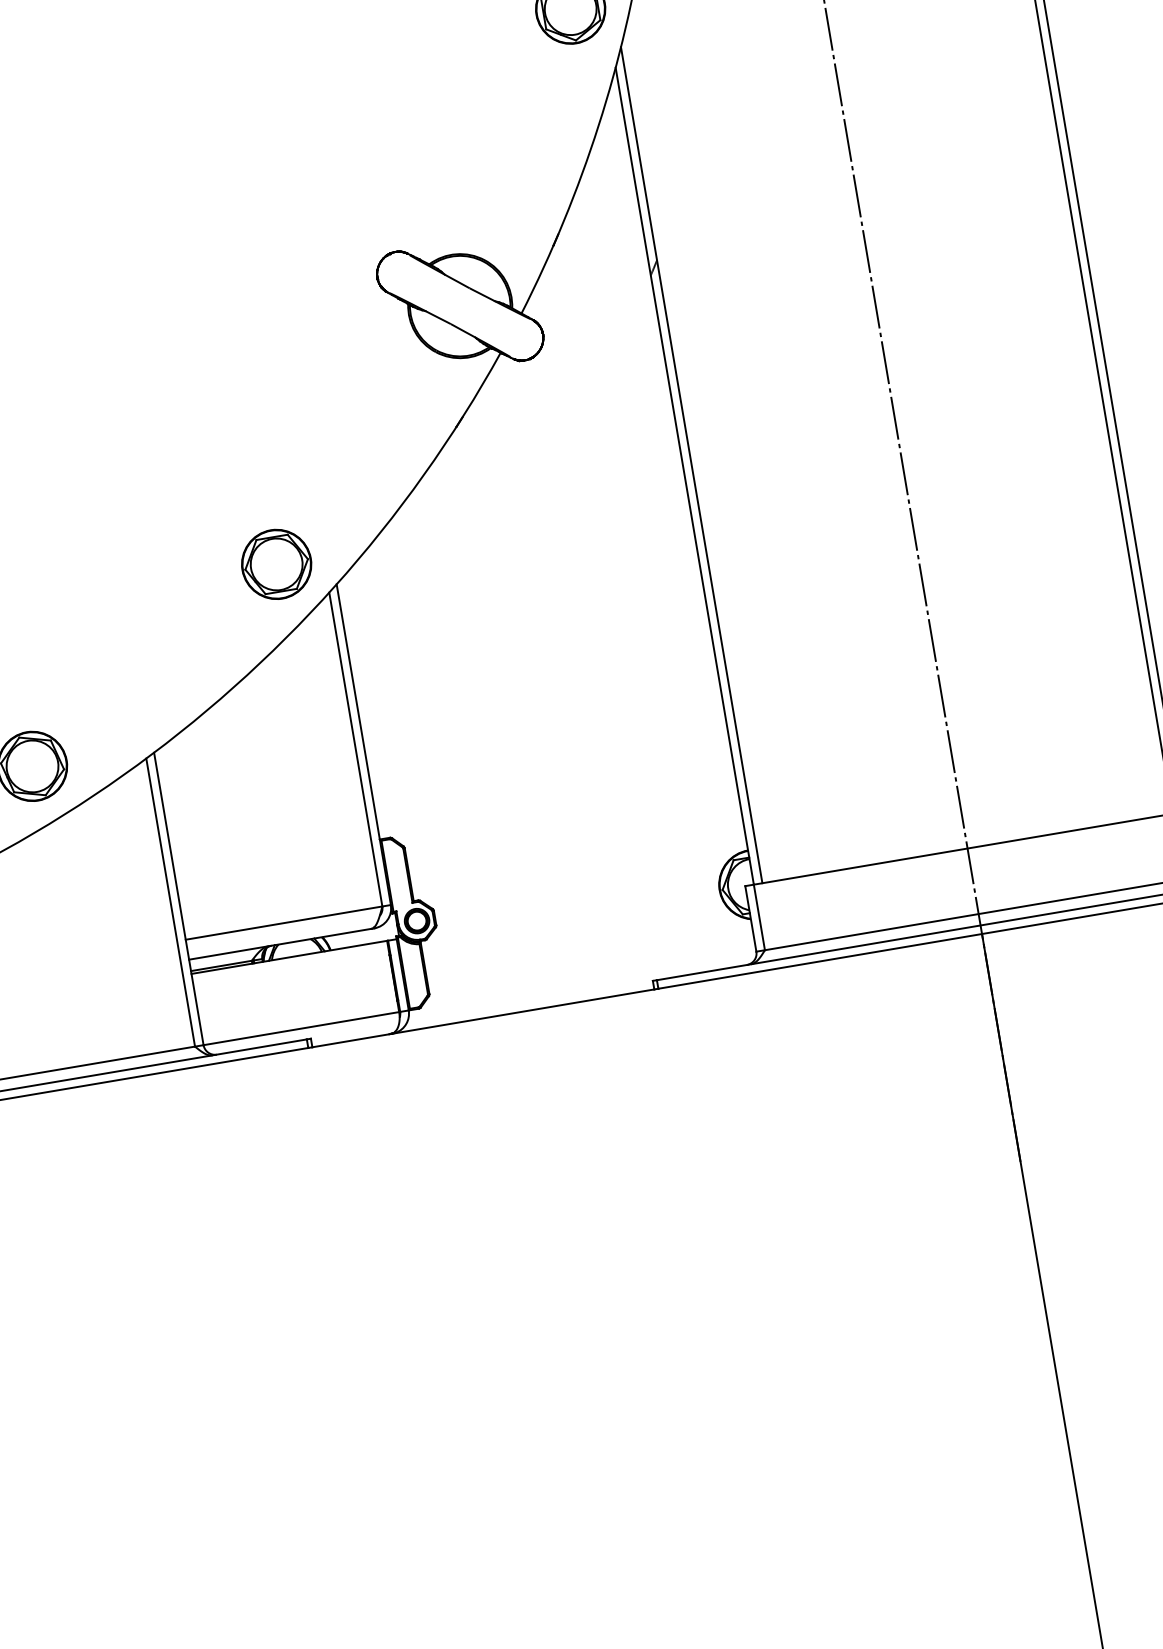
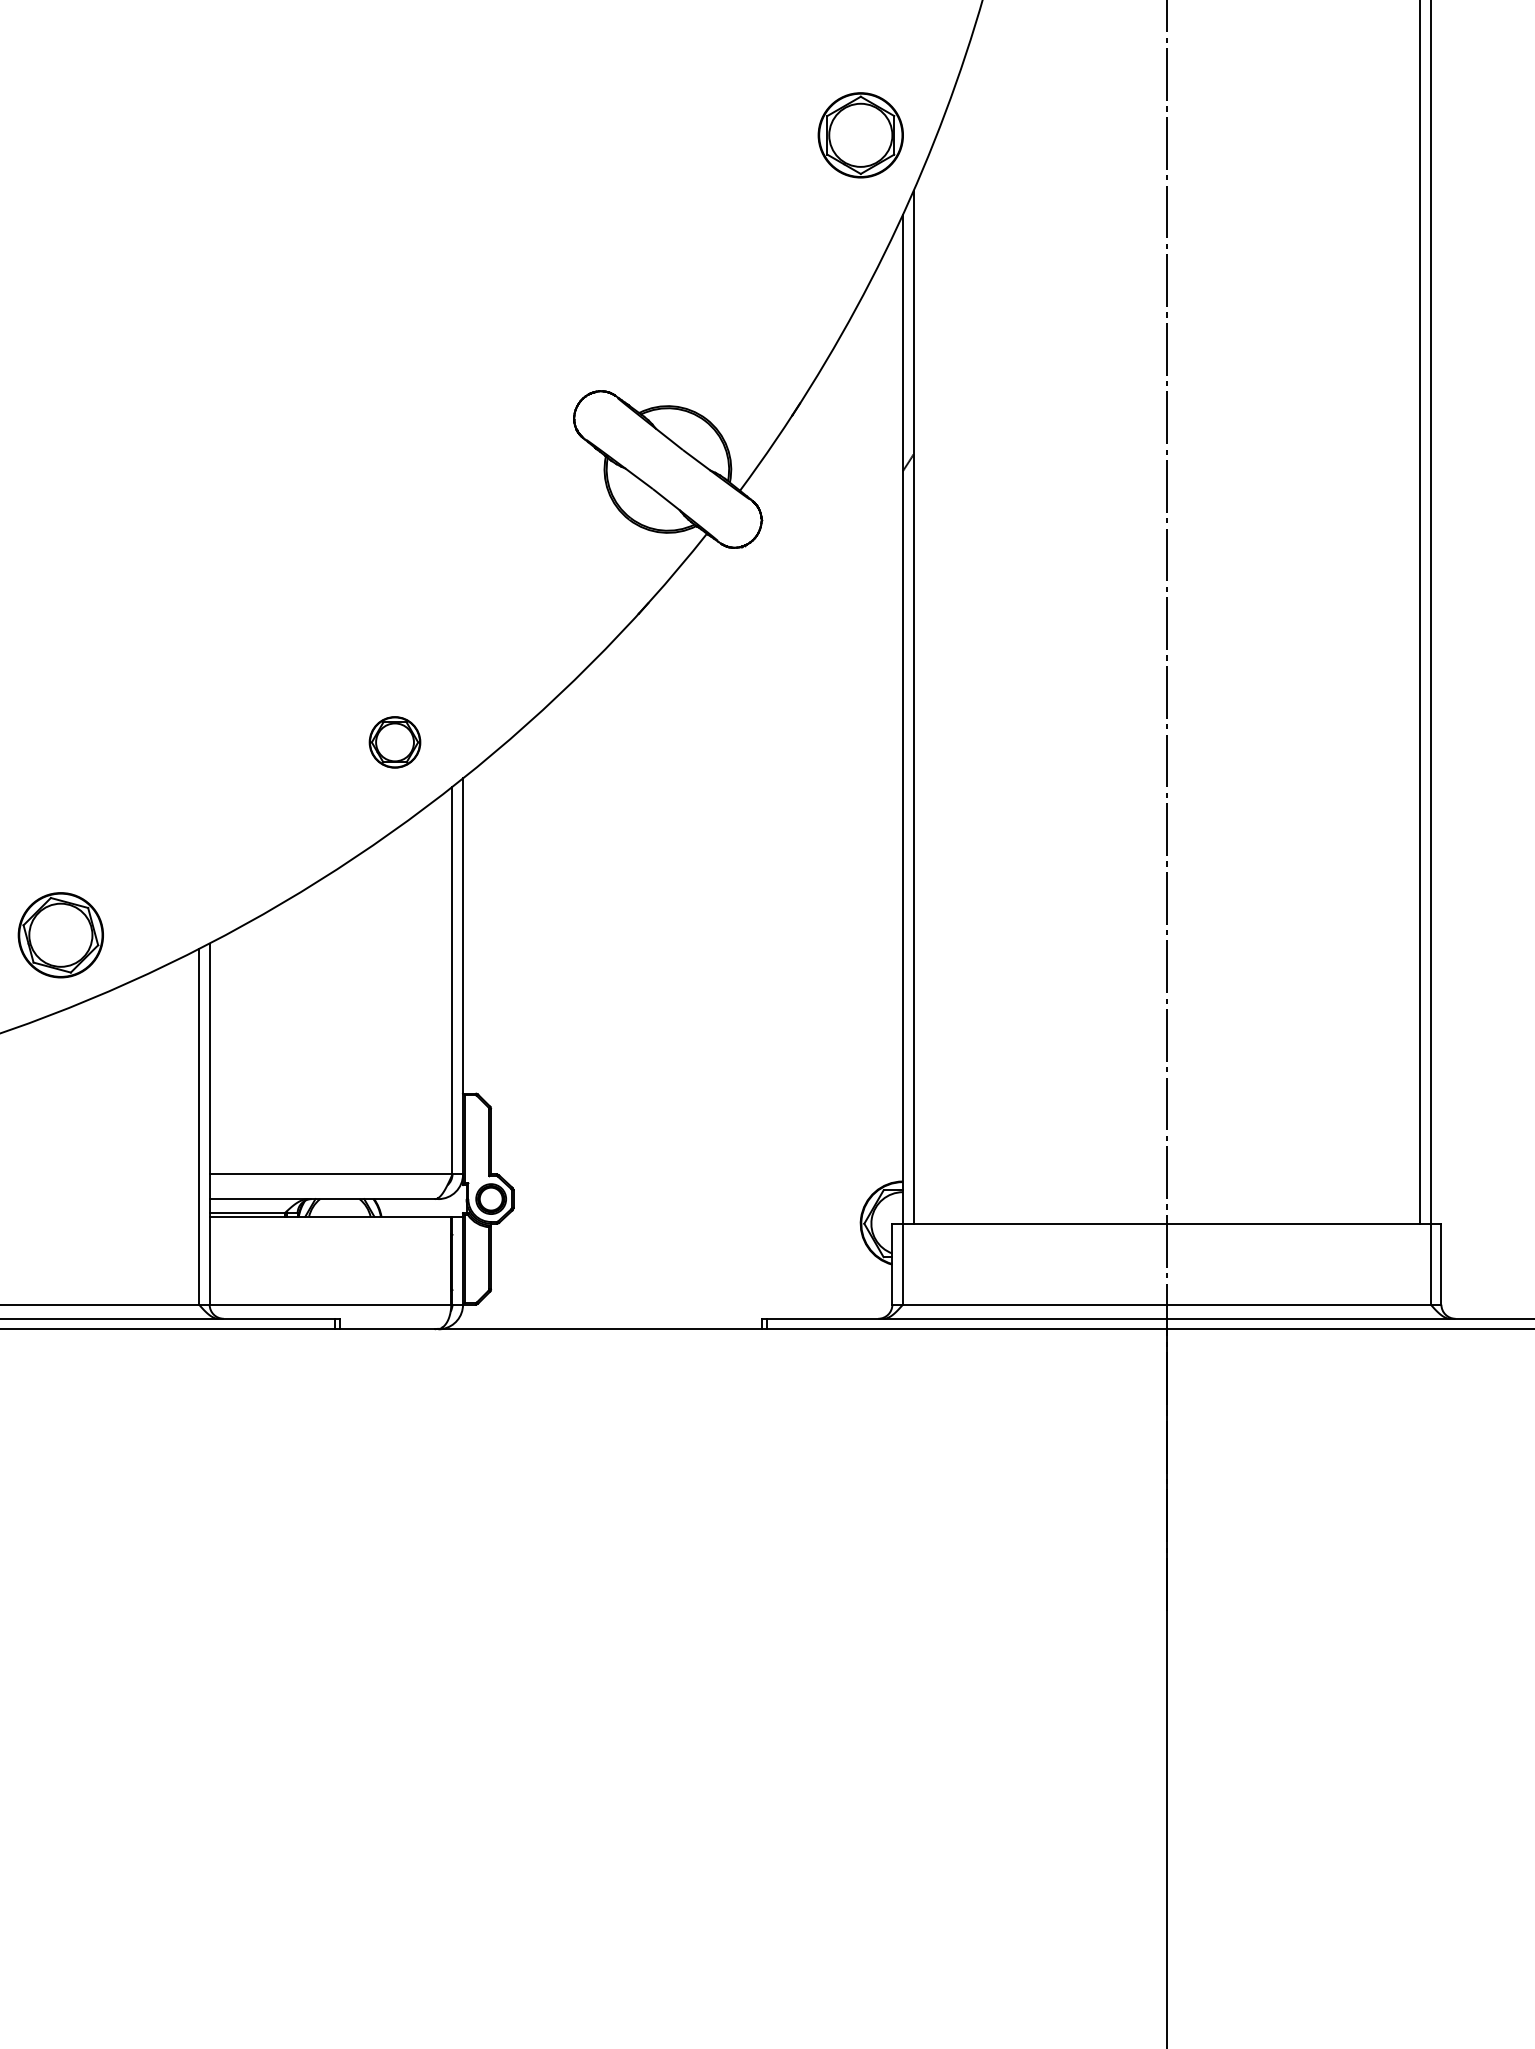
part: (276, 564) -> (394, 742), size x0.6

